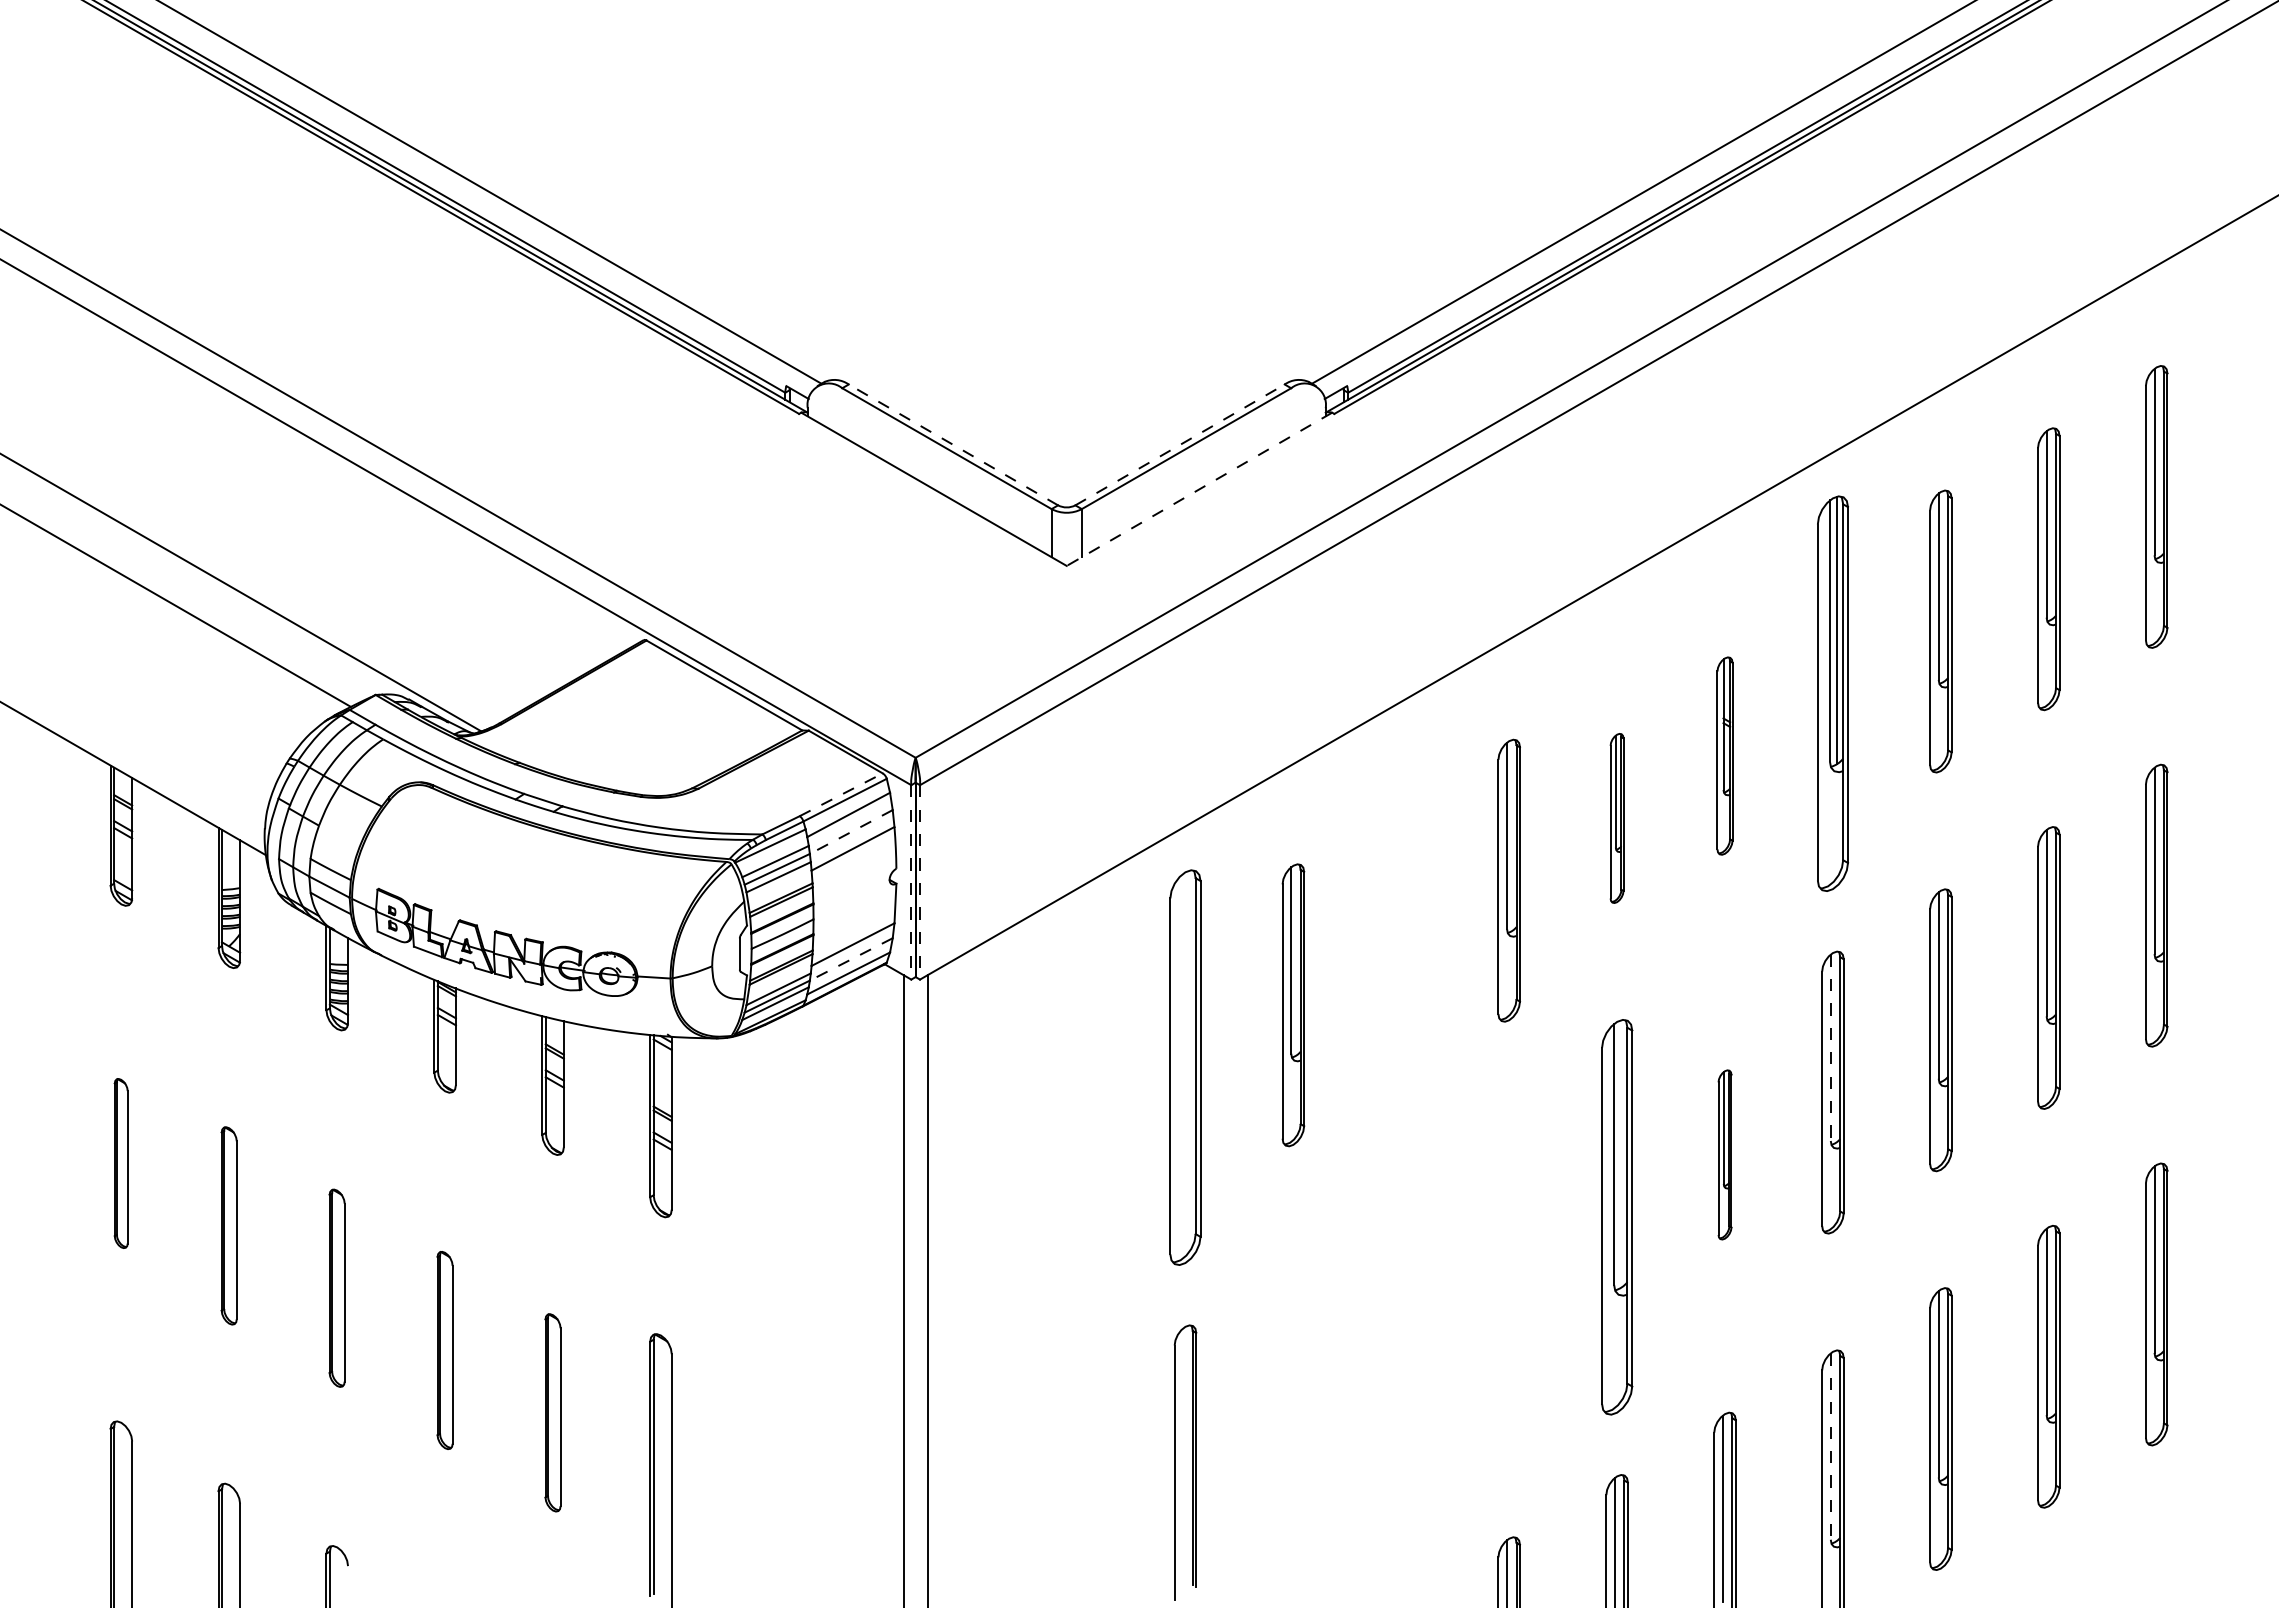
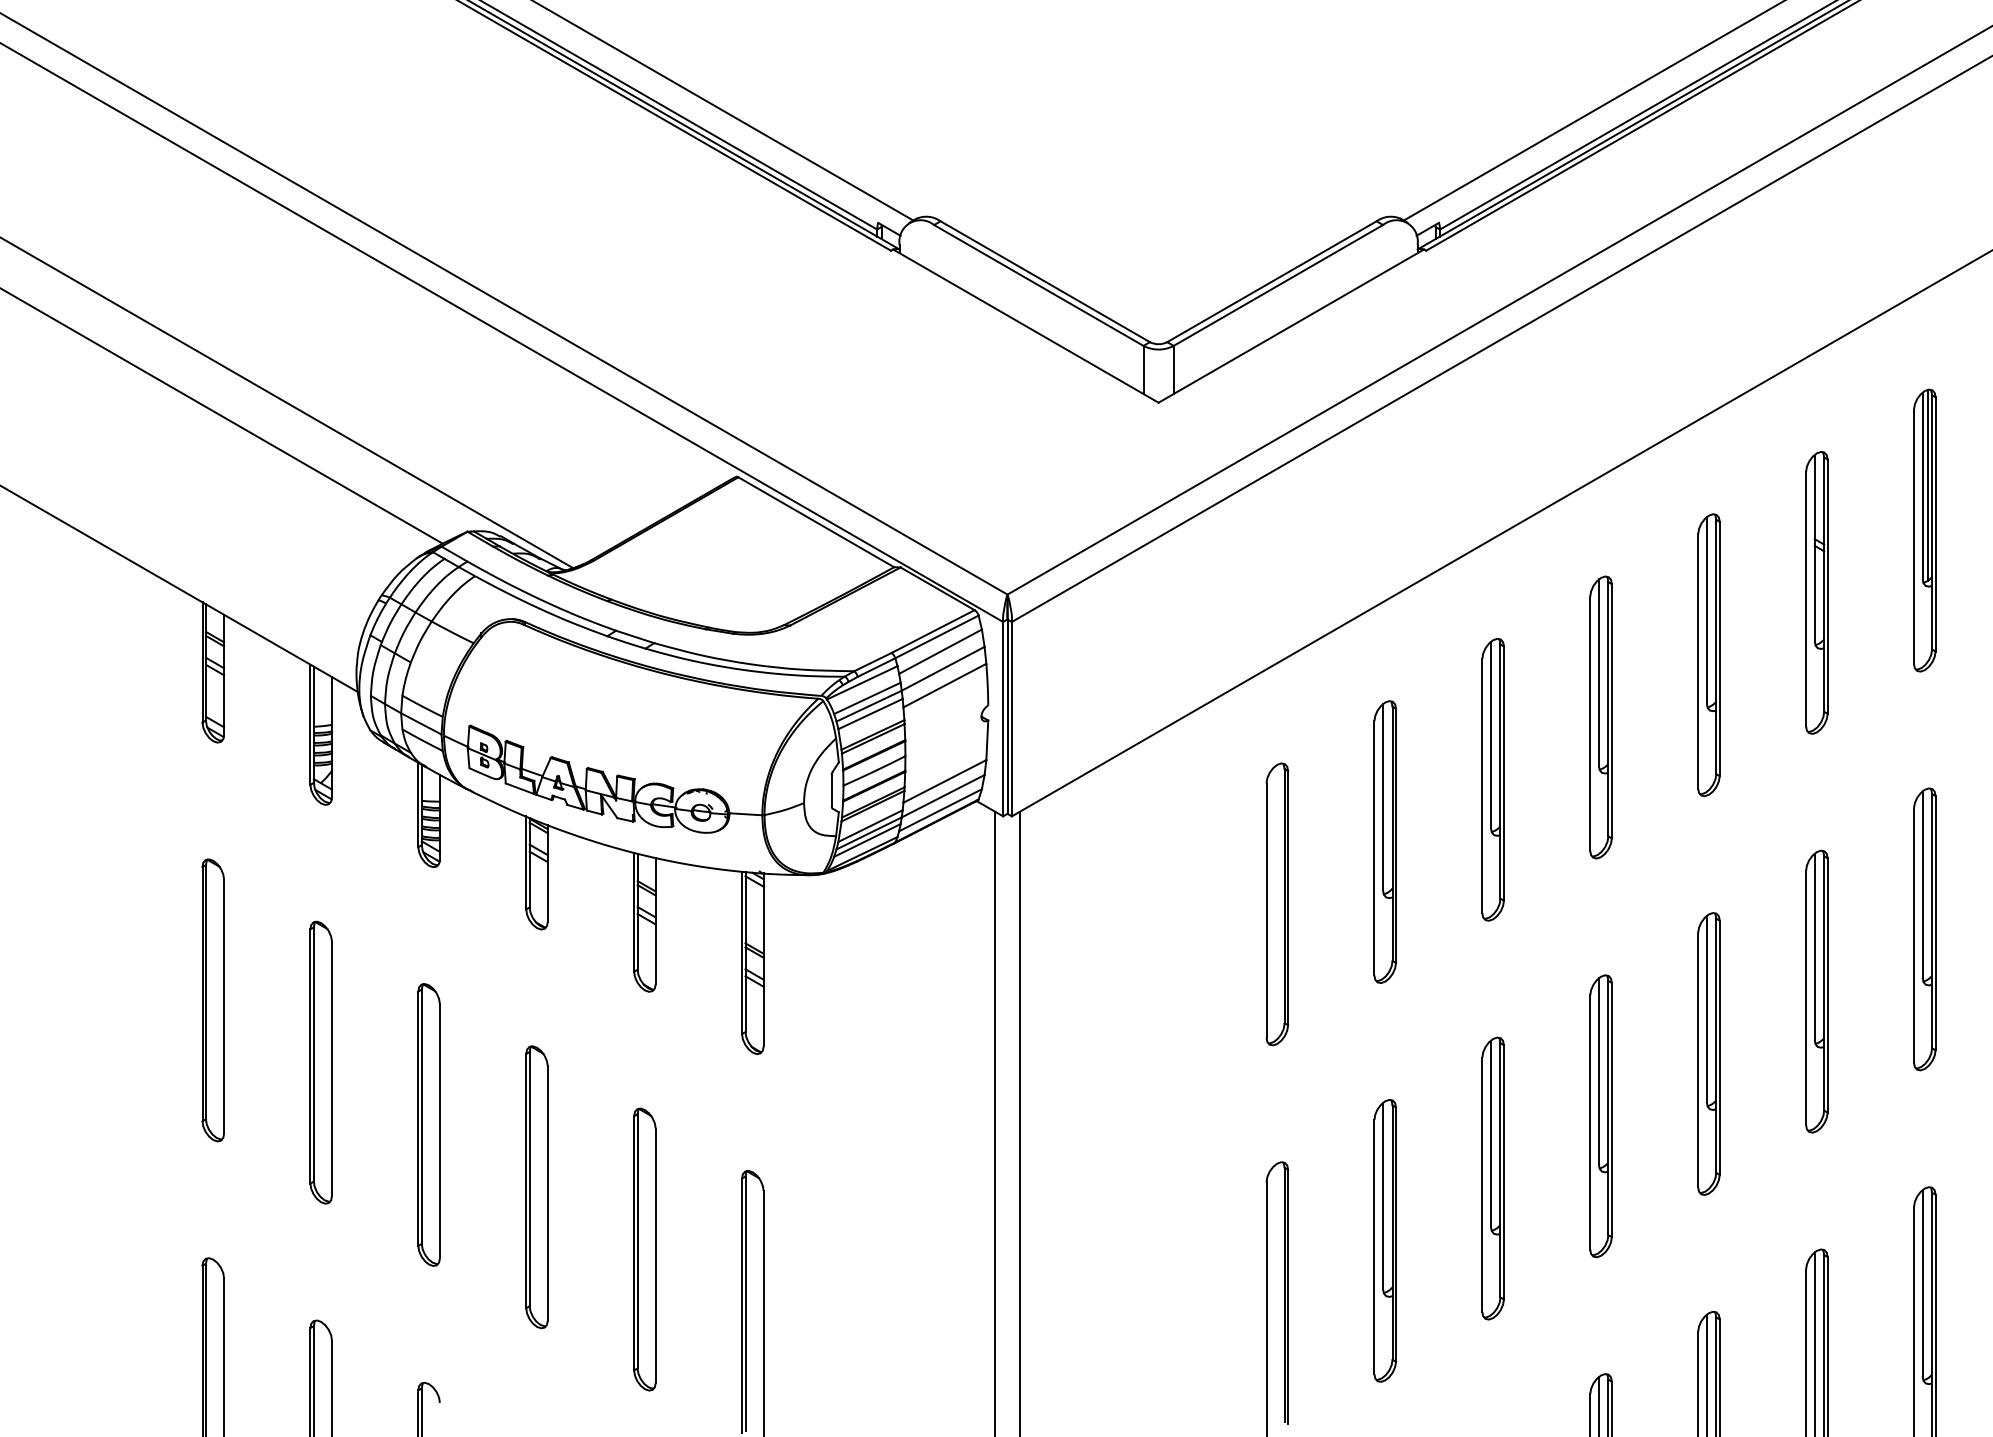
line: (953, 444) -> (1045, 281), dashed -> solid
line: (1180, 444) -> (1272, 281), dashed -> solid
line: (1199, 489) -> (1291, 326), dashed -> solid
part: (1832, 693) -> (1924, 530), size x0.71
part: (1724, 755) -> (1816, 592), size x1.43
line: (841, 794) -> (933, 631), dashed -> solid
part: (1616, 818) -> (1708, 655), size x1.67
line: (851, 832) -> (943, 669), dashed -> solid
line: (911, 882) -> (1003, 719), dashed -> solid
line: (920, 882) -> (1012, 719), dashed -> solid
part: (1401, 942) -> (1493, 779), added
line: (851, 959) -> (943, 796), dashed -> solid
line: (1830, 1048) -> (1922, 885), dashed -> solid
part: (1185, 1067) -> (1277, 904), size x0.71
part: (1724, 1154) -> (1816, 991), size x1.67
part: (120, 1163) -> (212, 1000), size x1.67
part: (1616, 1216) -> (1708, 1053), size x0.71
part: (228, 1225) -> (320, 1062), size x1.43
part: (1508, 1279) -> (1600, 1116), added
part: (336, 1288) -> (428, 1125), size x1.43
part: (1401, 1341) -> (1493, 1178), added
part: (444, 1350) -> (536, 1187), size x1.43
part: (1293, 1403) -> (1385, 1240), added
part: (552, 1412) -> (644, 1249), size x1.43
line: (1830, 1447) -> (1922, 1284), dashed -> solid

